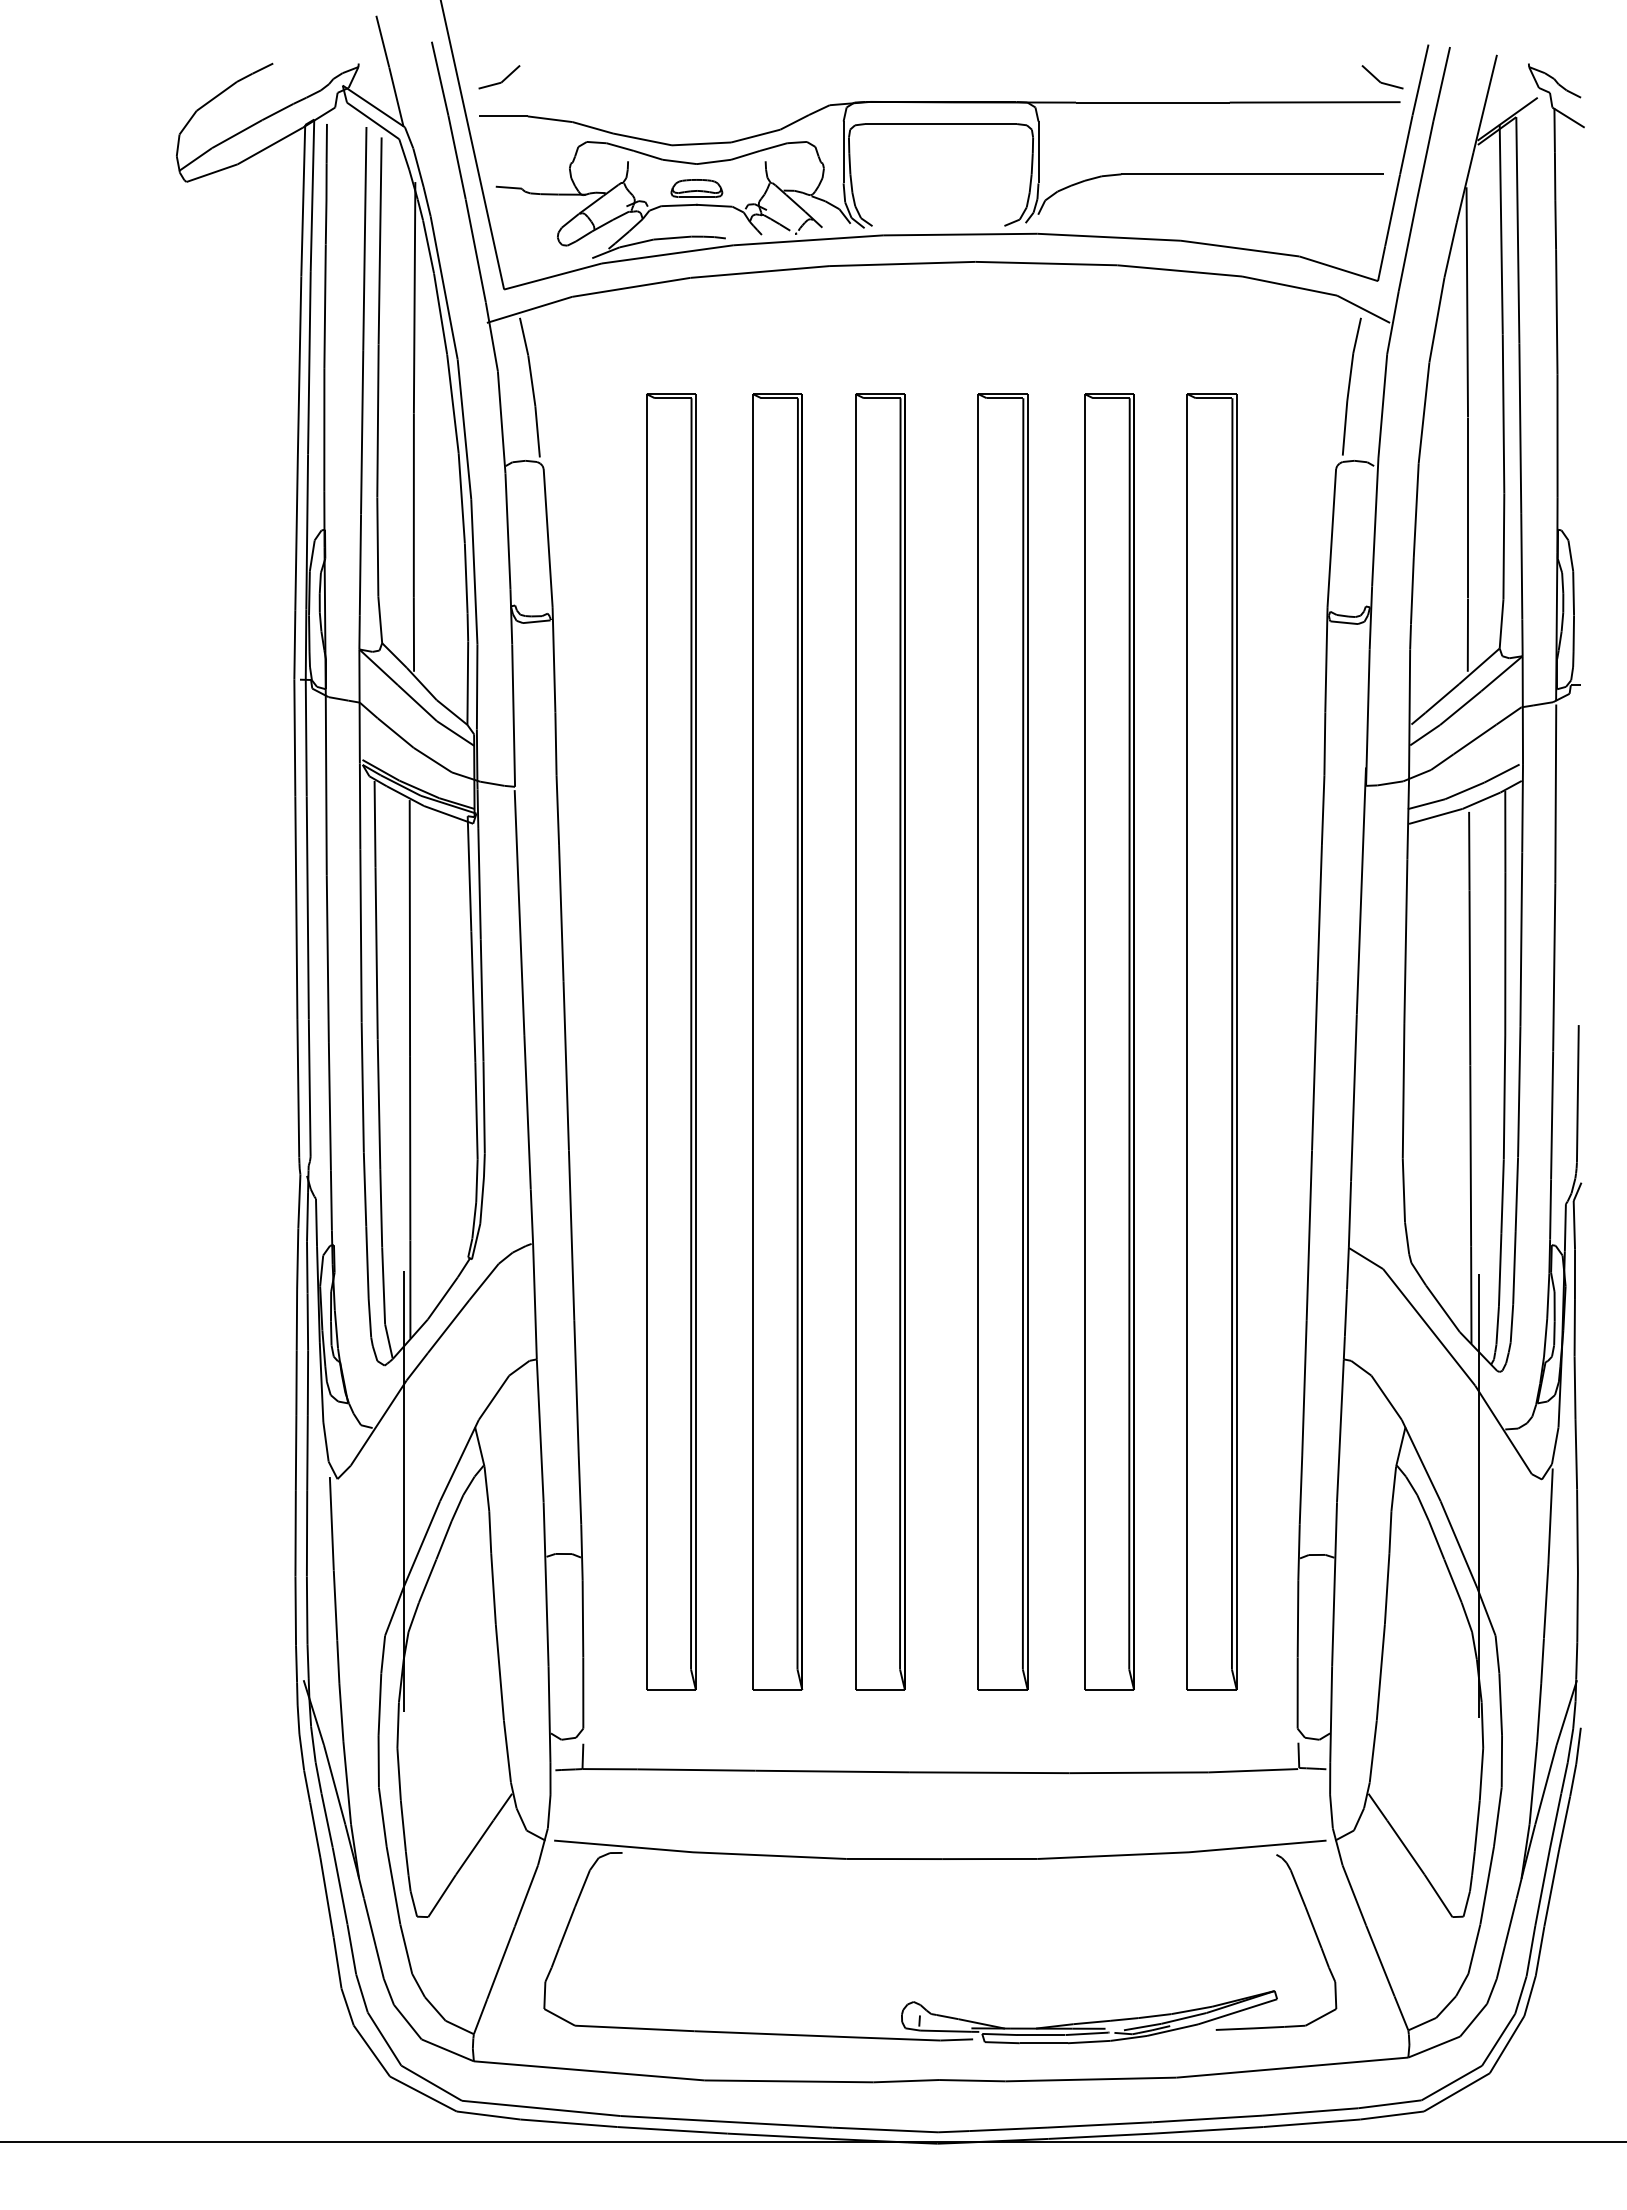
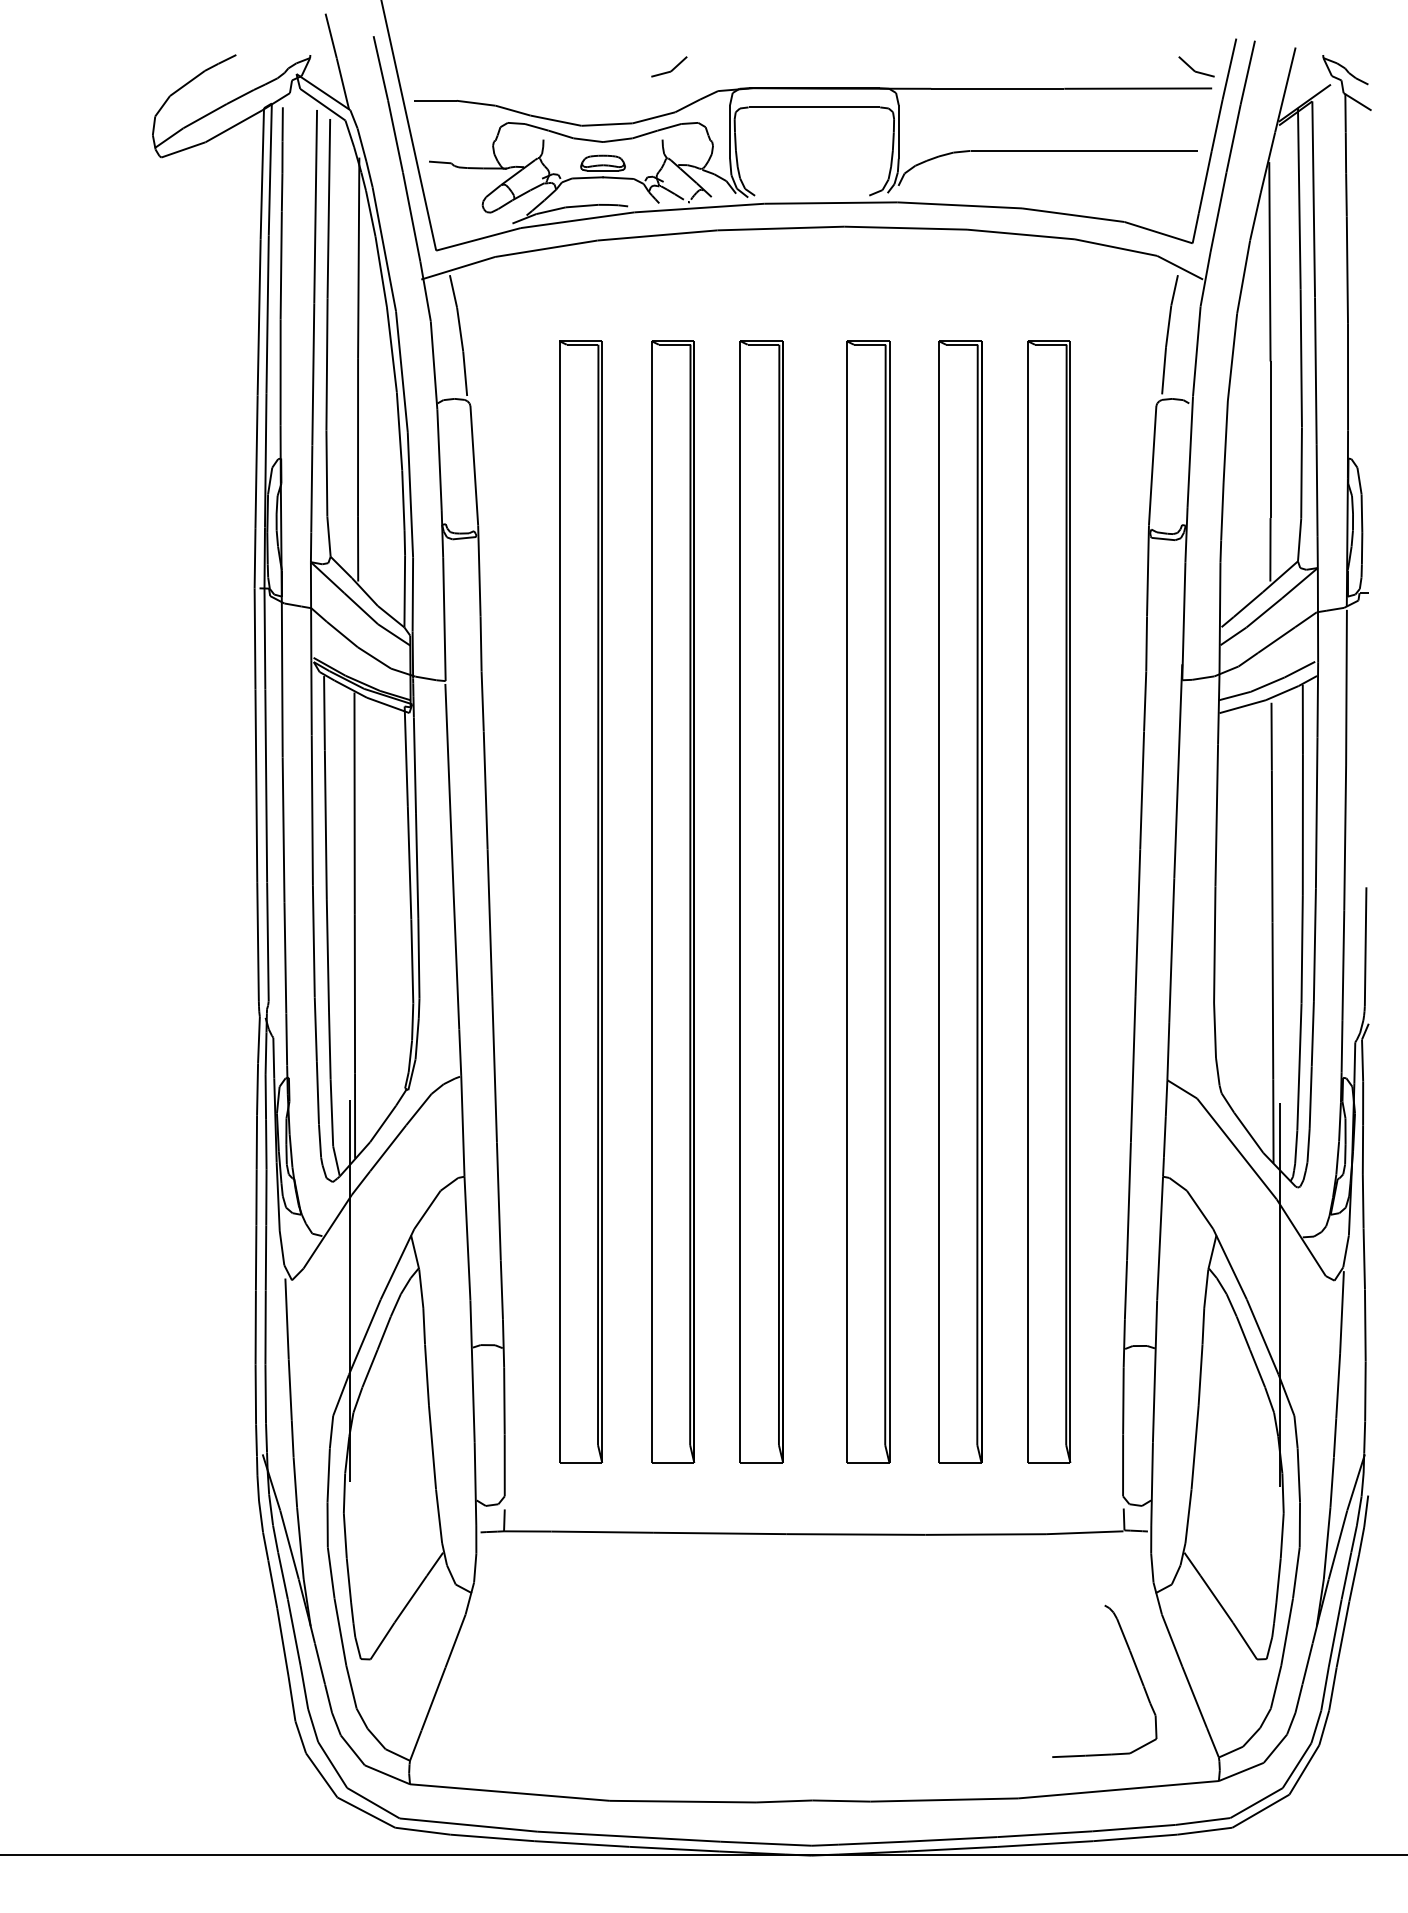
part: (499, 77) -> (669, 67), moved
part: (915, 2001) -> (792, 1732), removed

